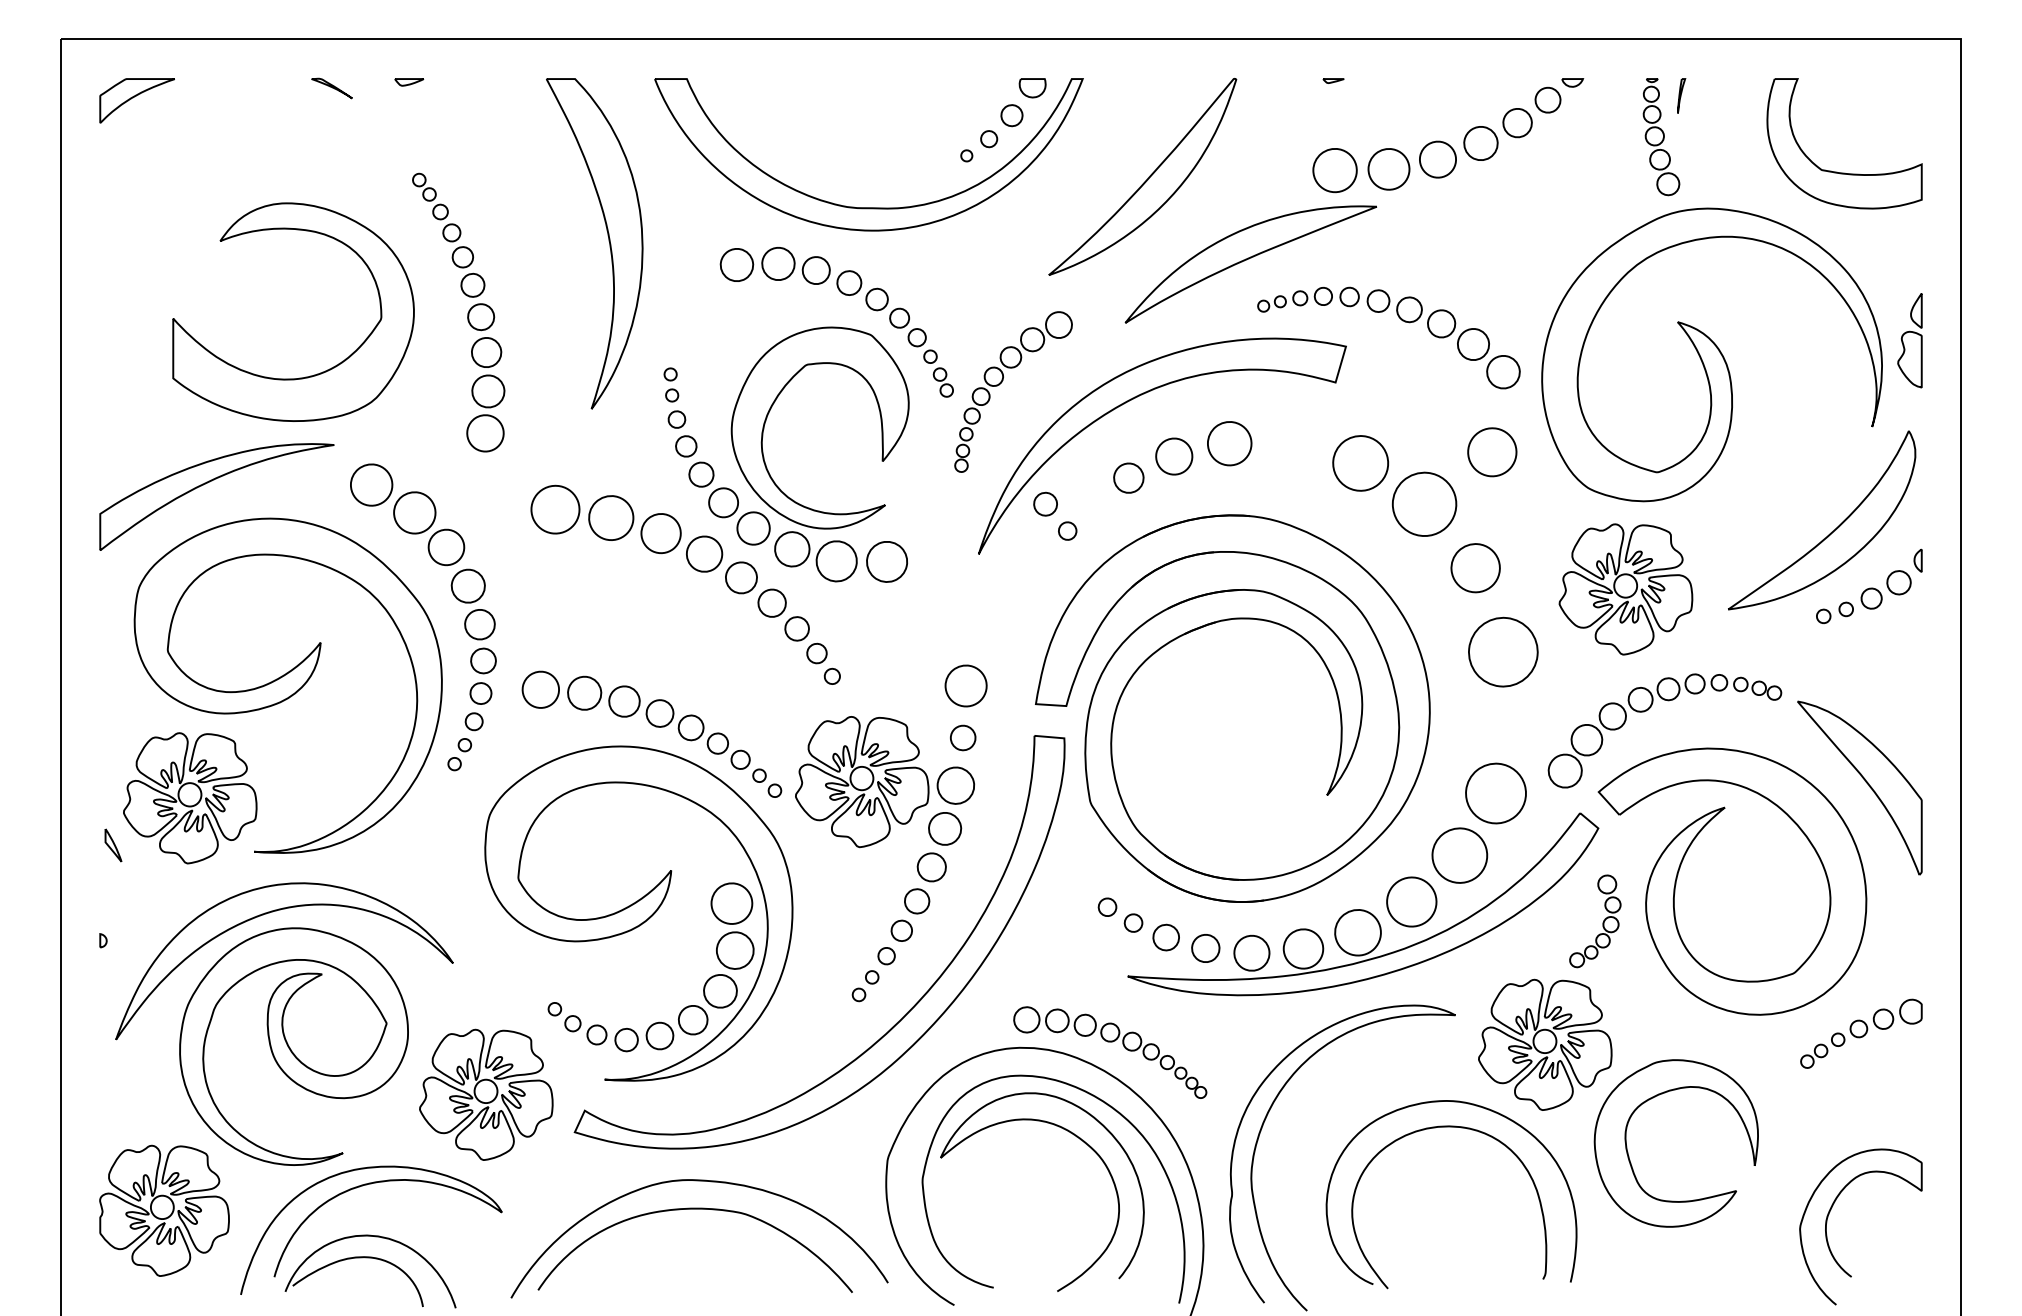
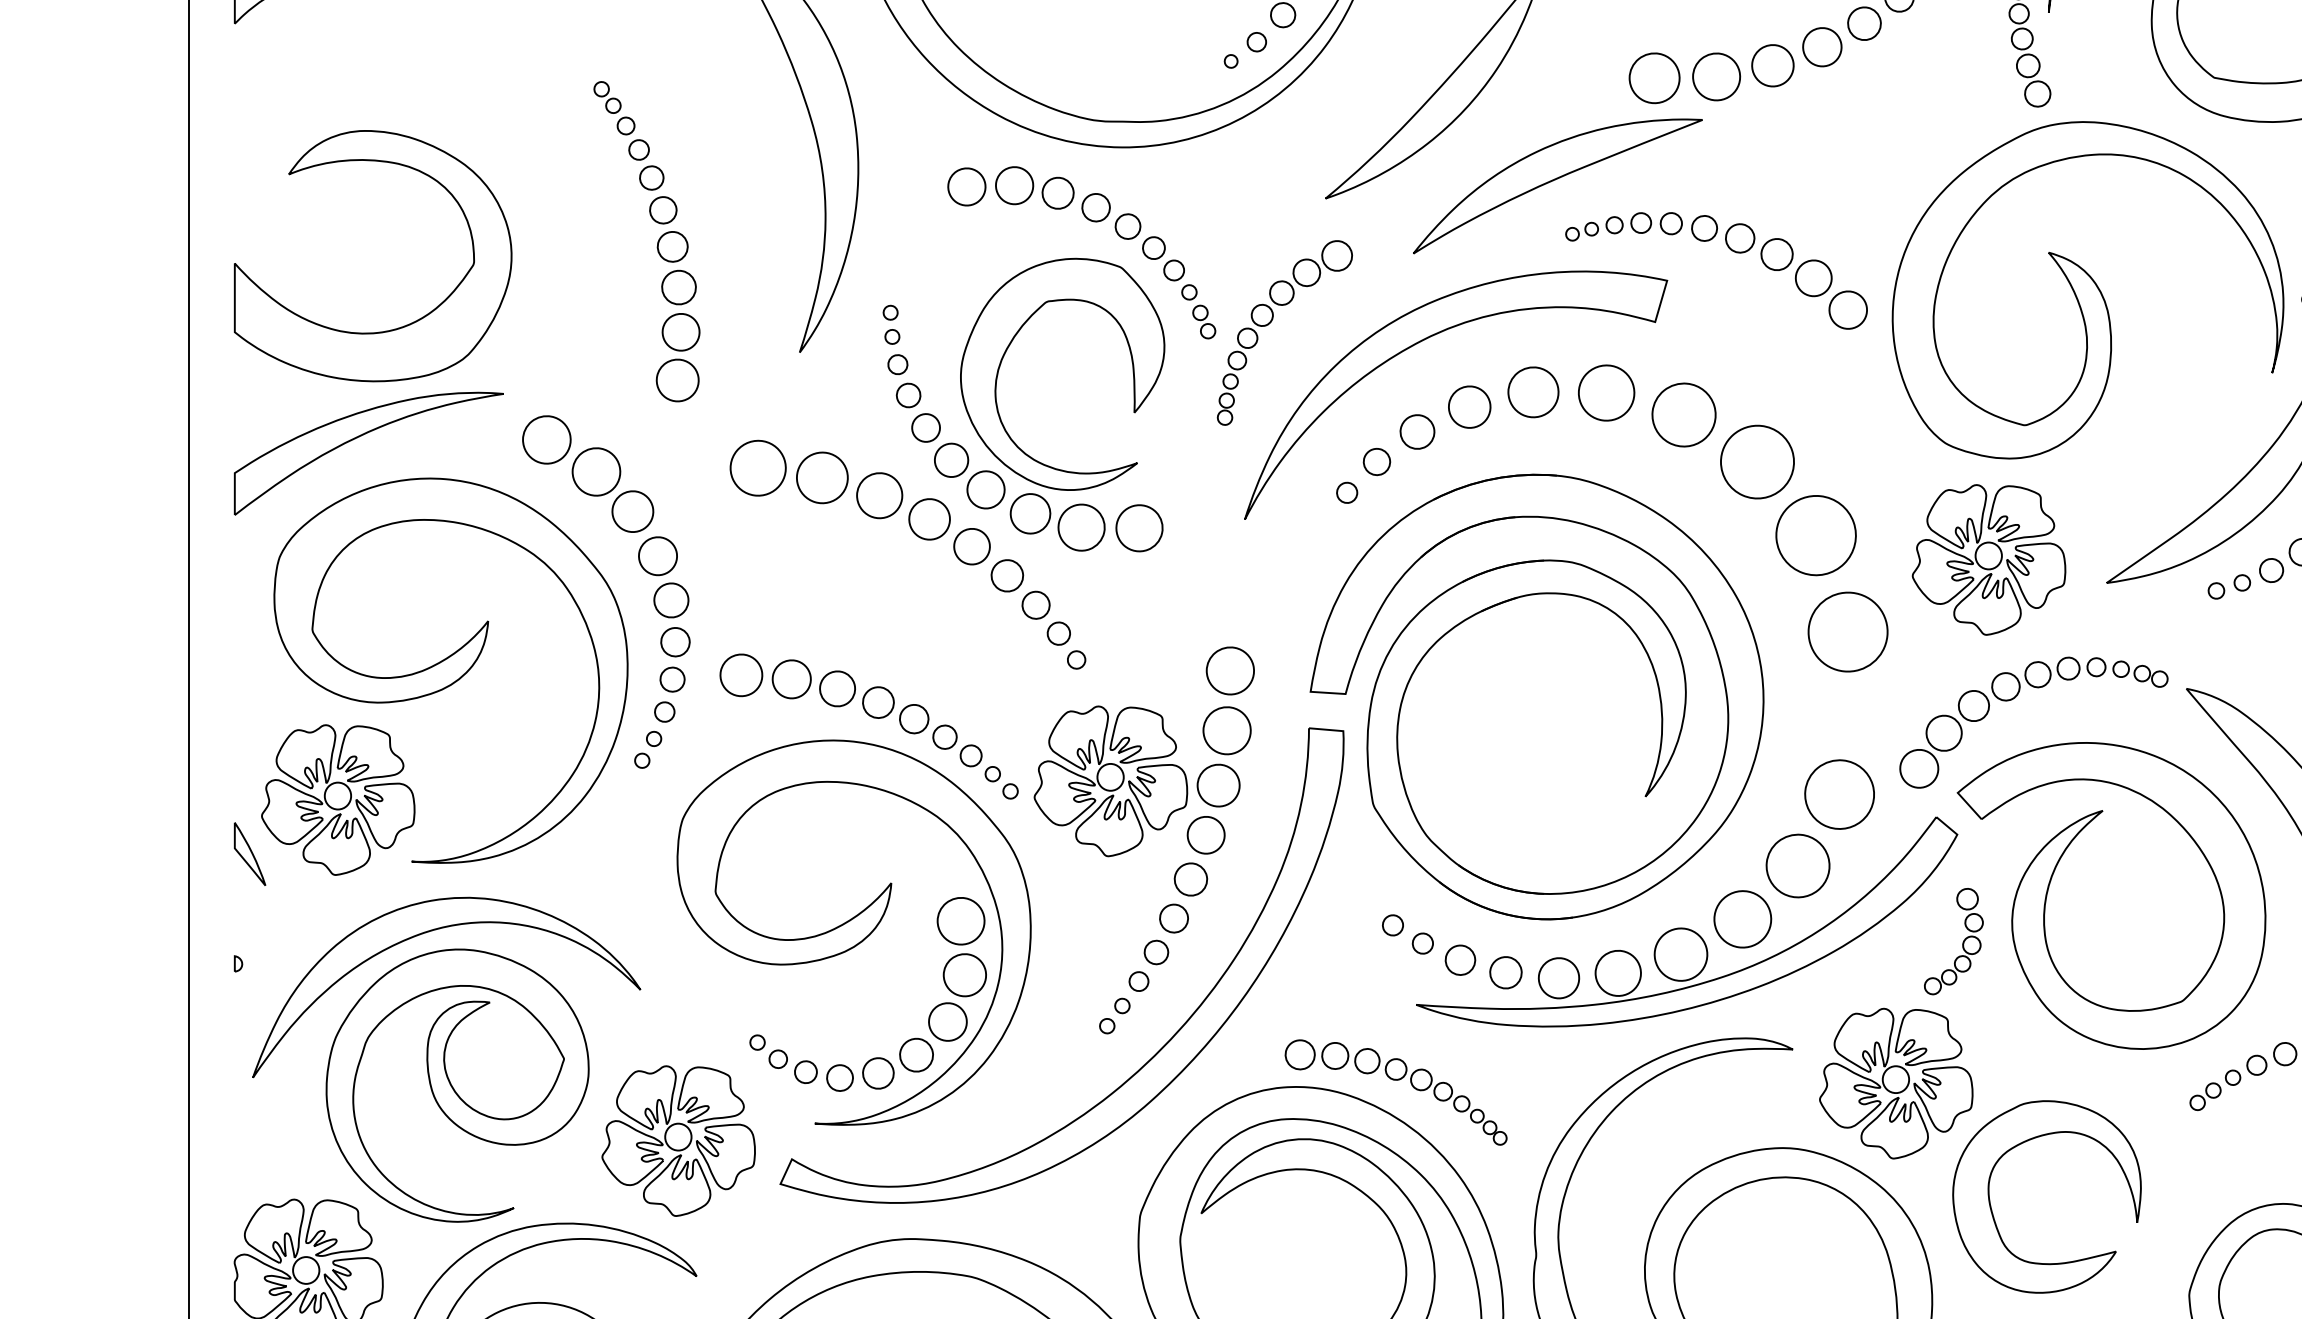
part: (305, 376) -> (386, 330), moved
part: (1492, 452) -> (1606, 393), moved
part: (1045, 503) -> (1376, 461), moved
part: (1475, 567) -> (1816, 534), size x1.43
part: (962, 737) -> (1226, 730), size x1.67
part: (113, 845) -> (250, 854), size x1.67

